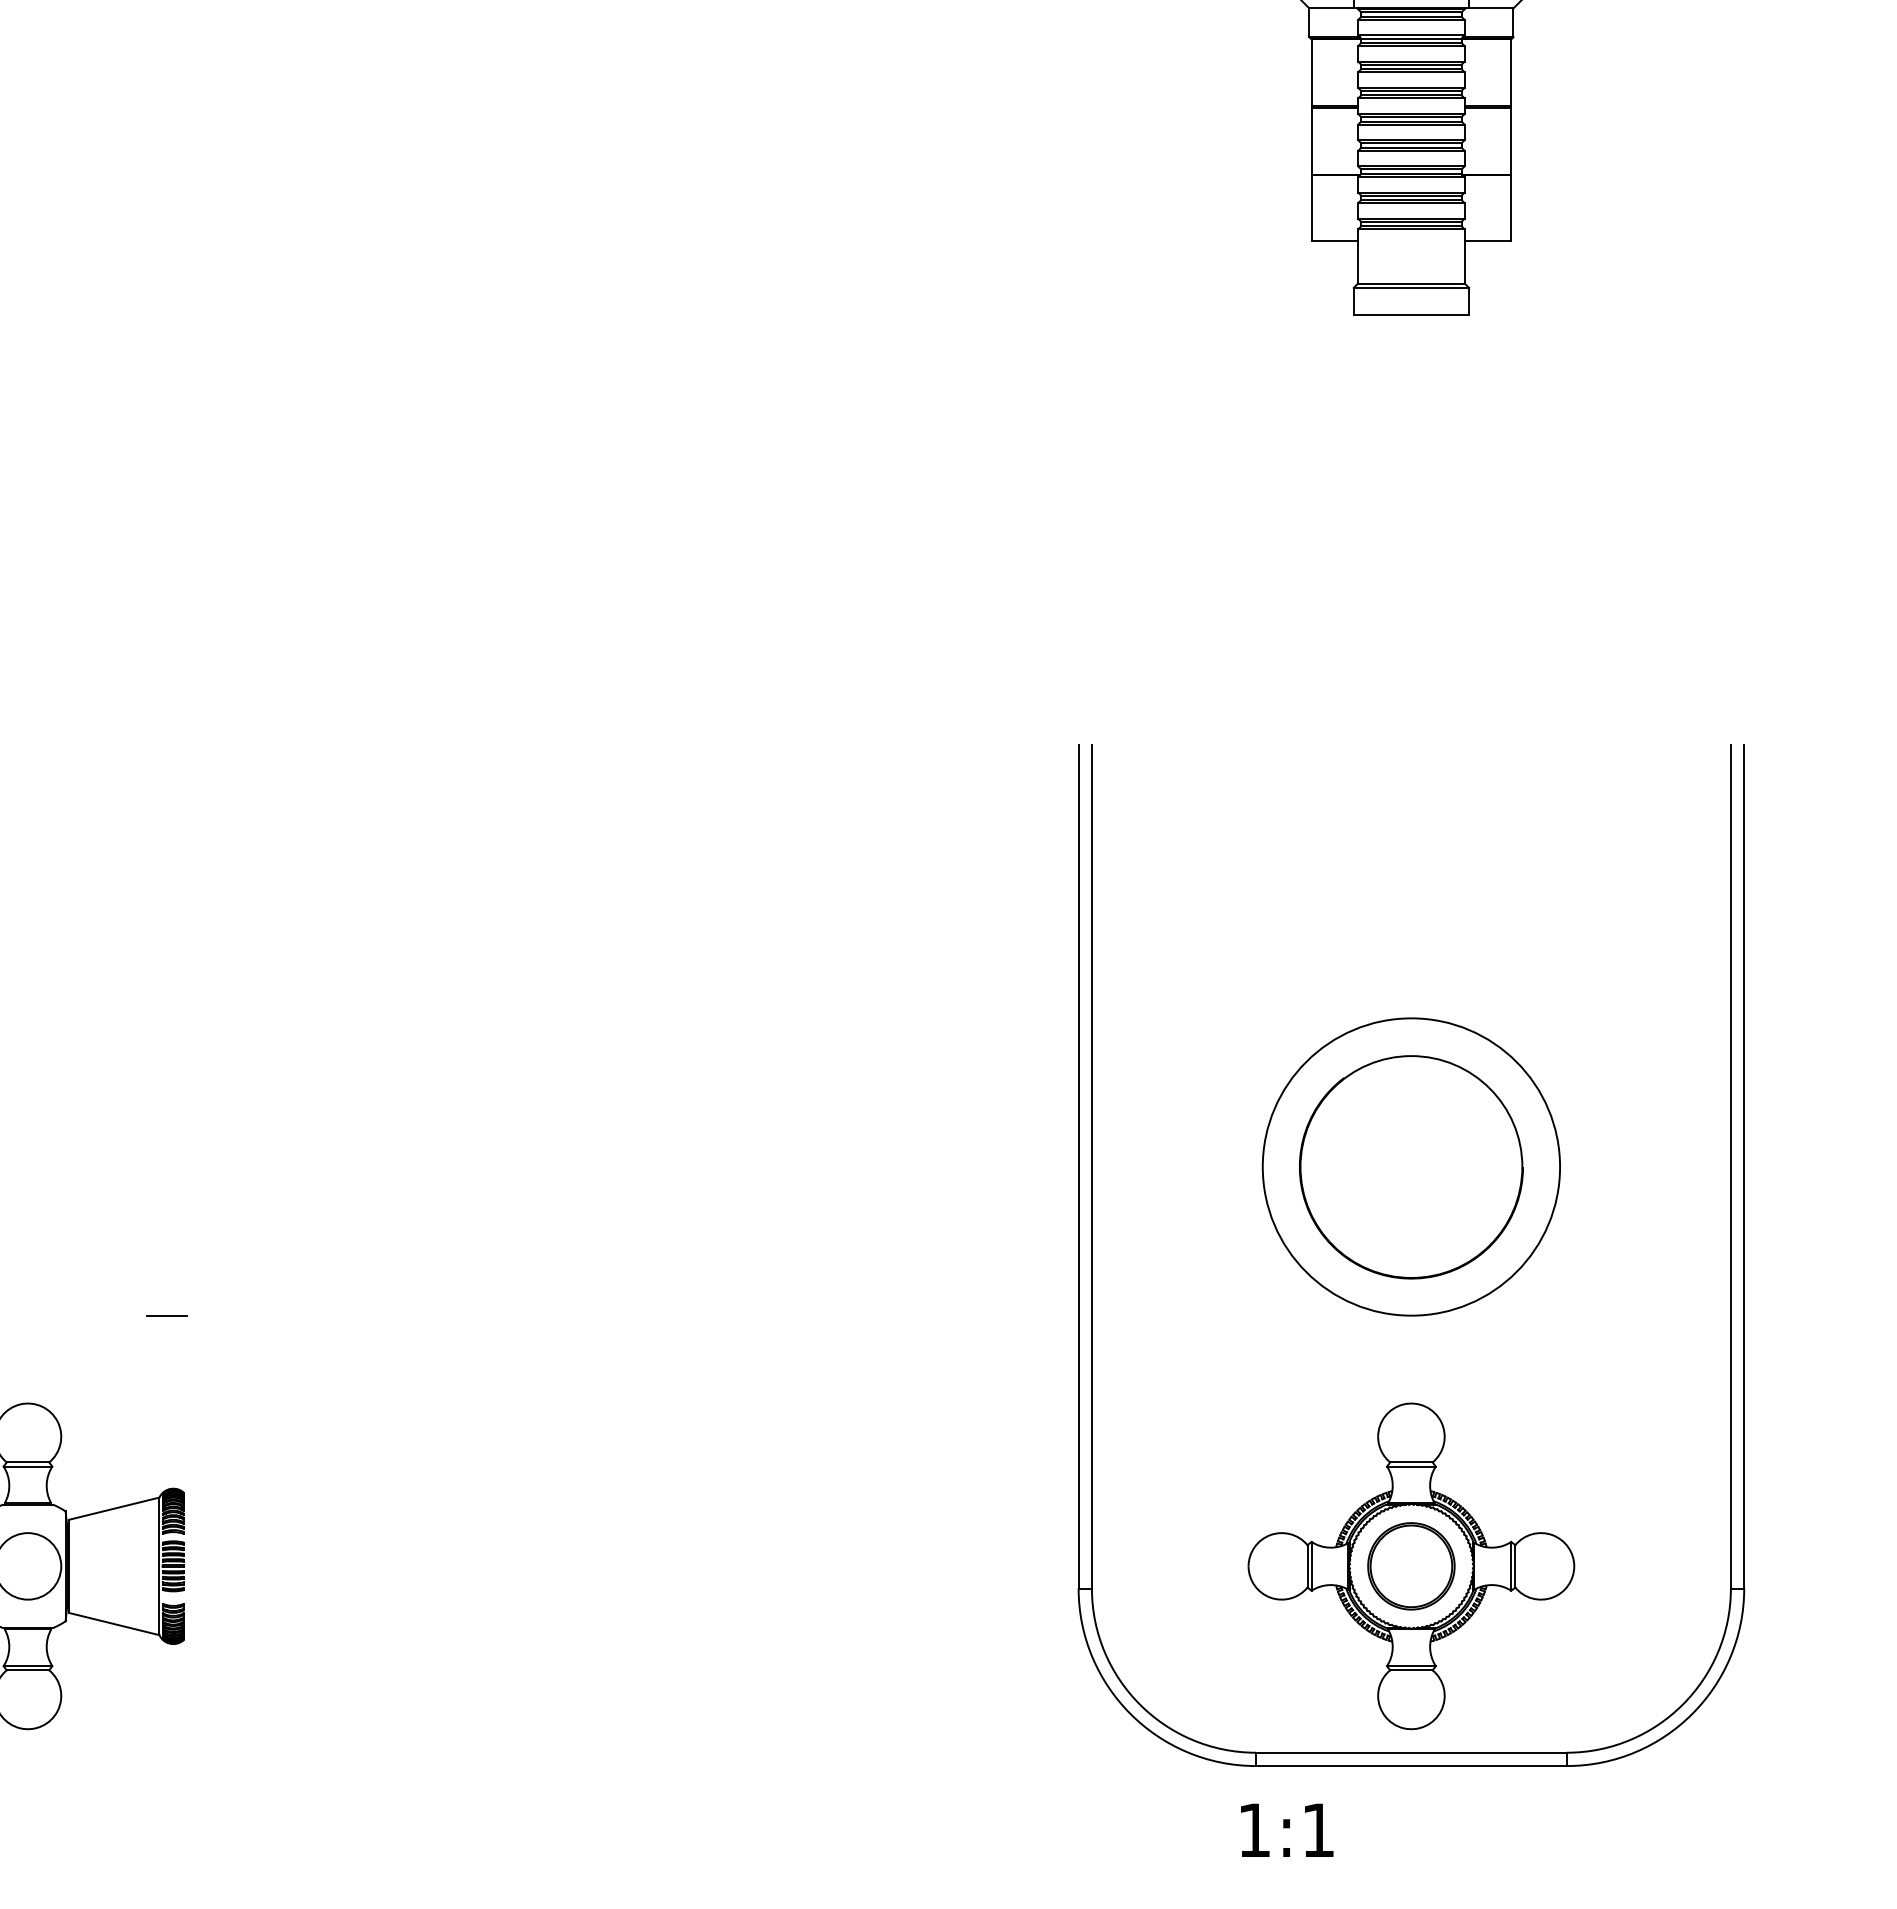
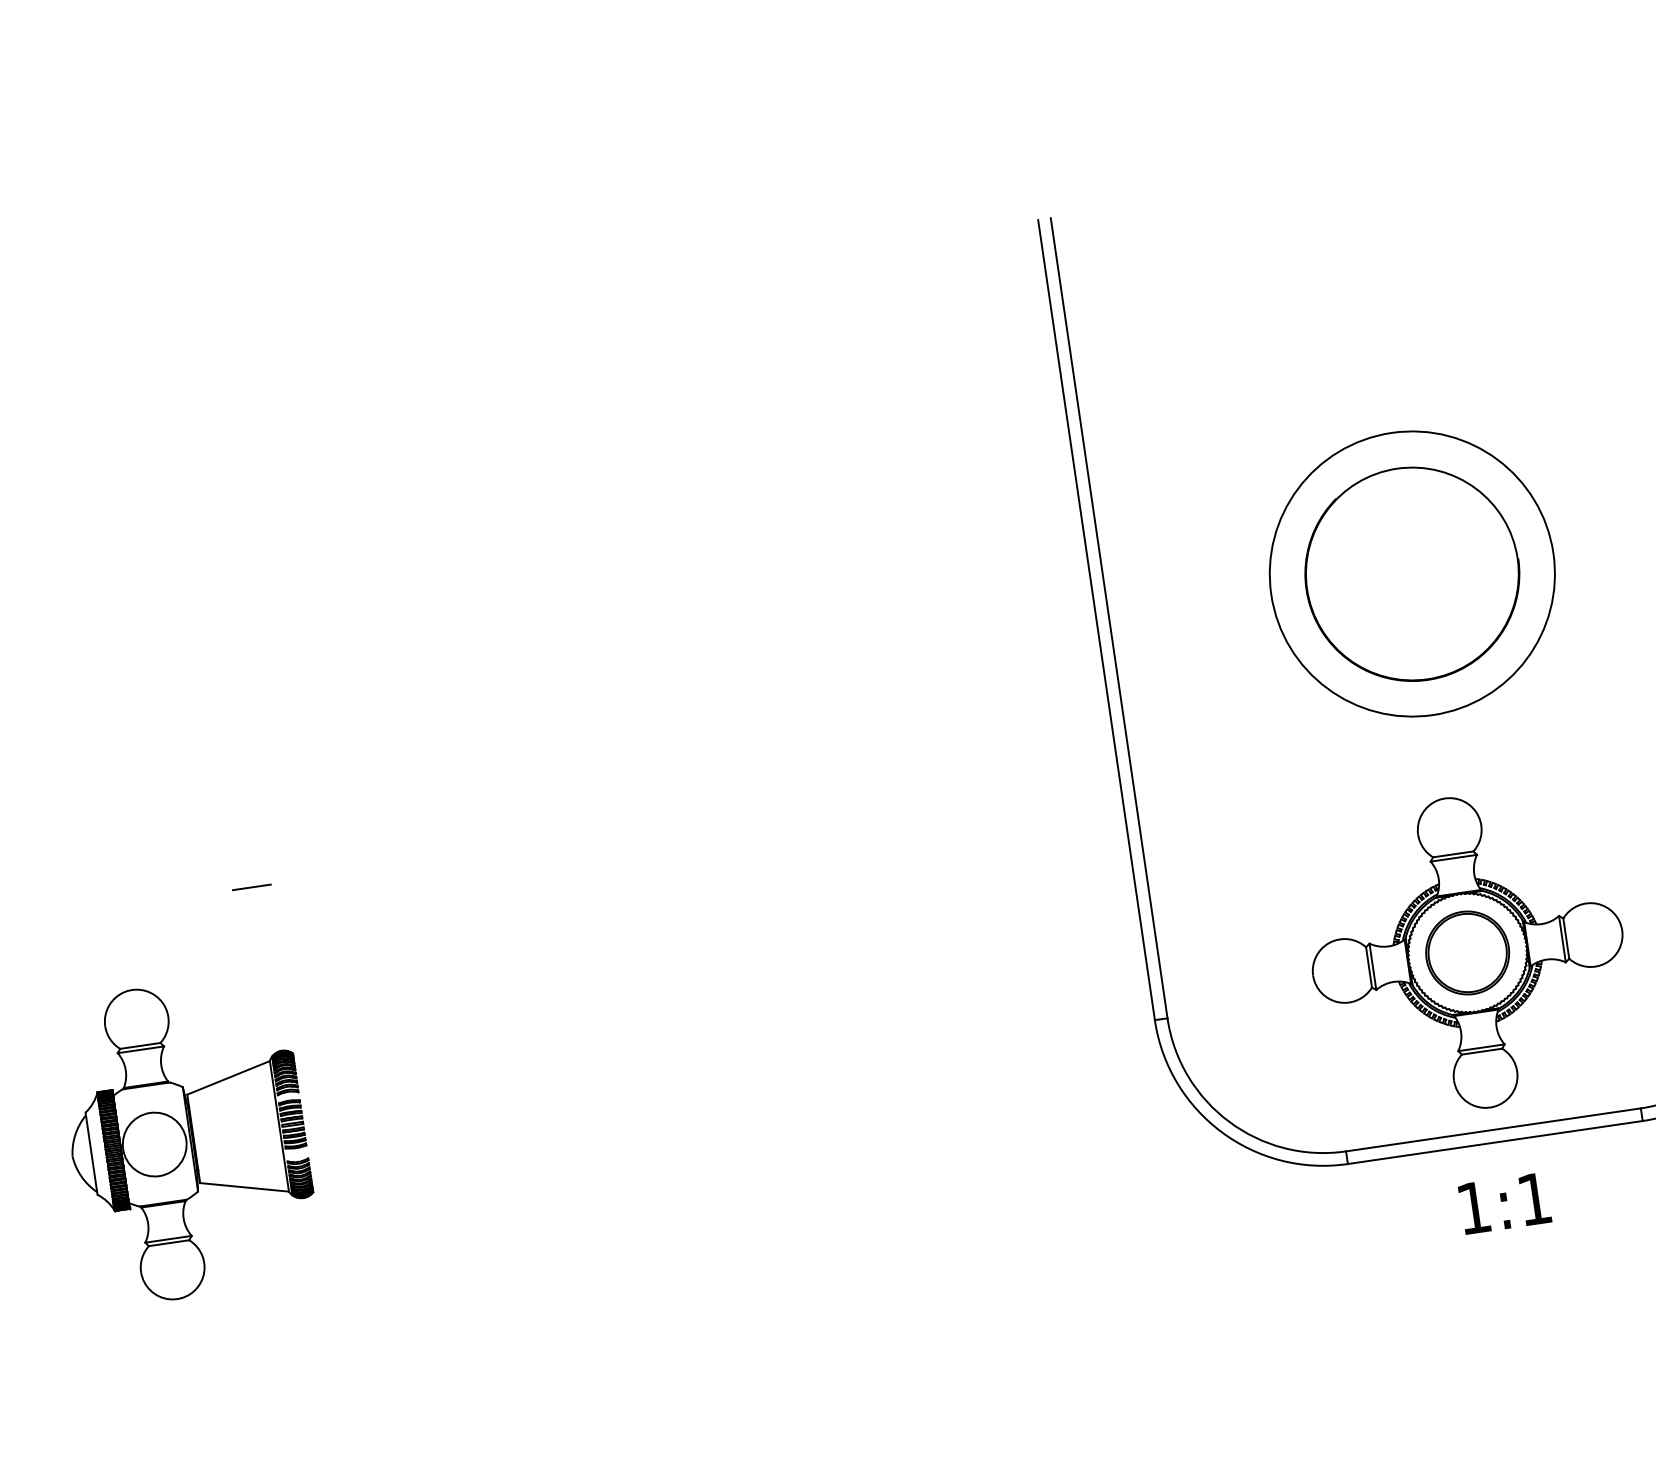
text: (1287, 1829) -> (1505, 1202), moved

